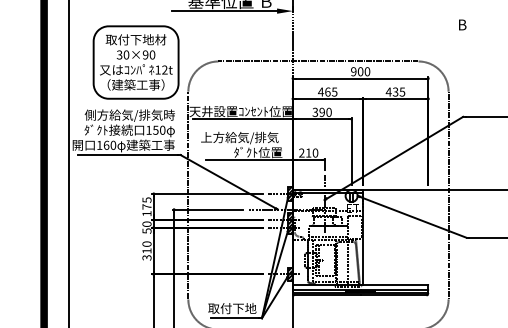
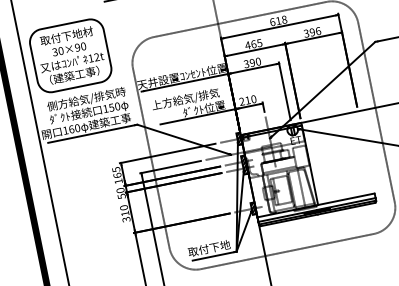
part: (135, 62) -> (70, 55), moved
text: (360, 71) -> (278, 20), 900 -> 618
text: (395, 91) -> (312, 31), 435 -> 396
text: (146, 206) -> (116, 175), 175 -> 165

